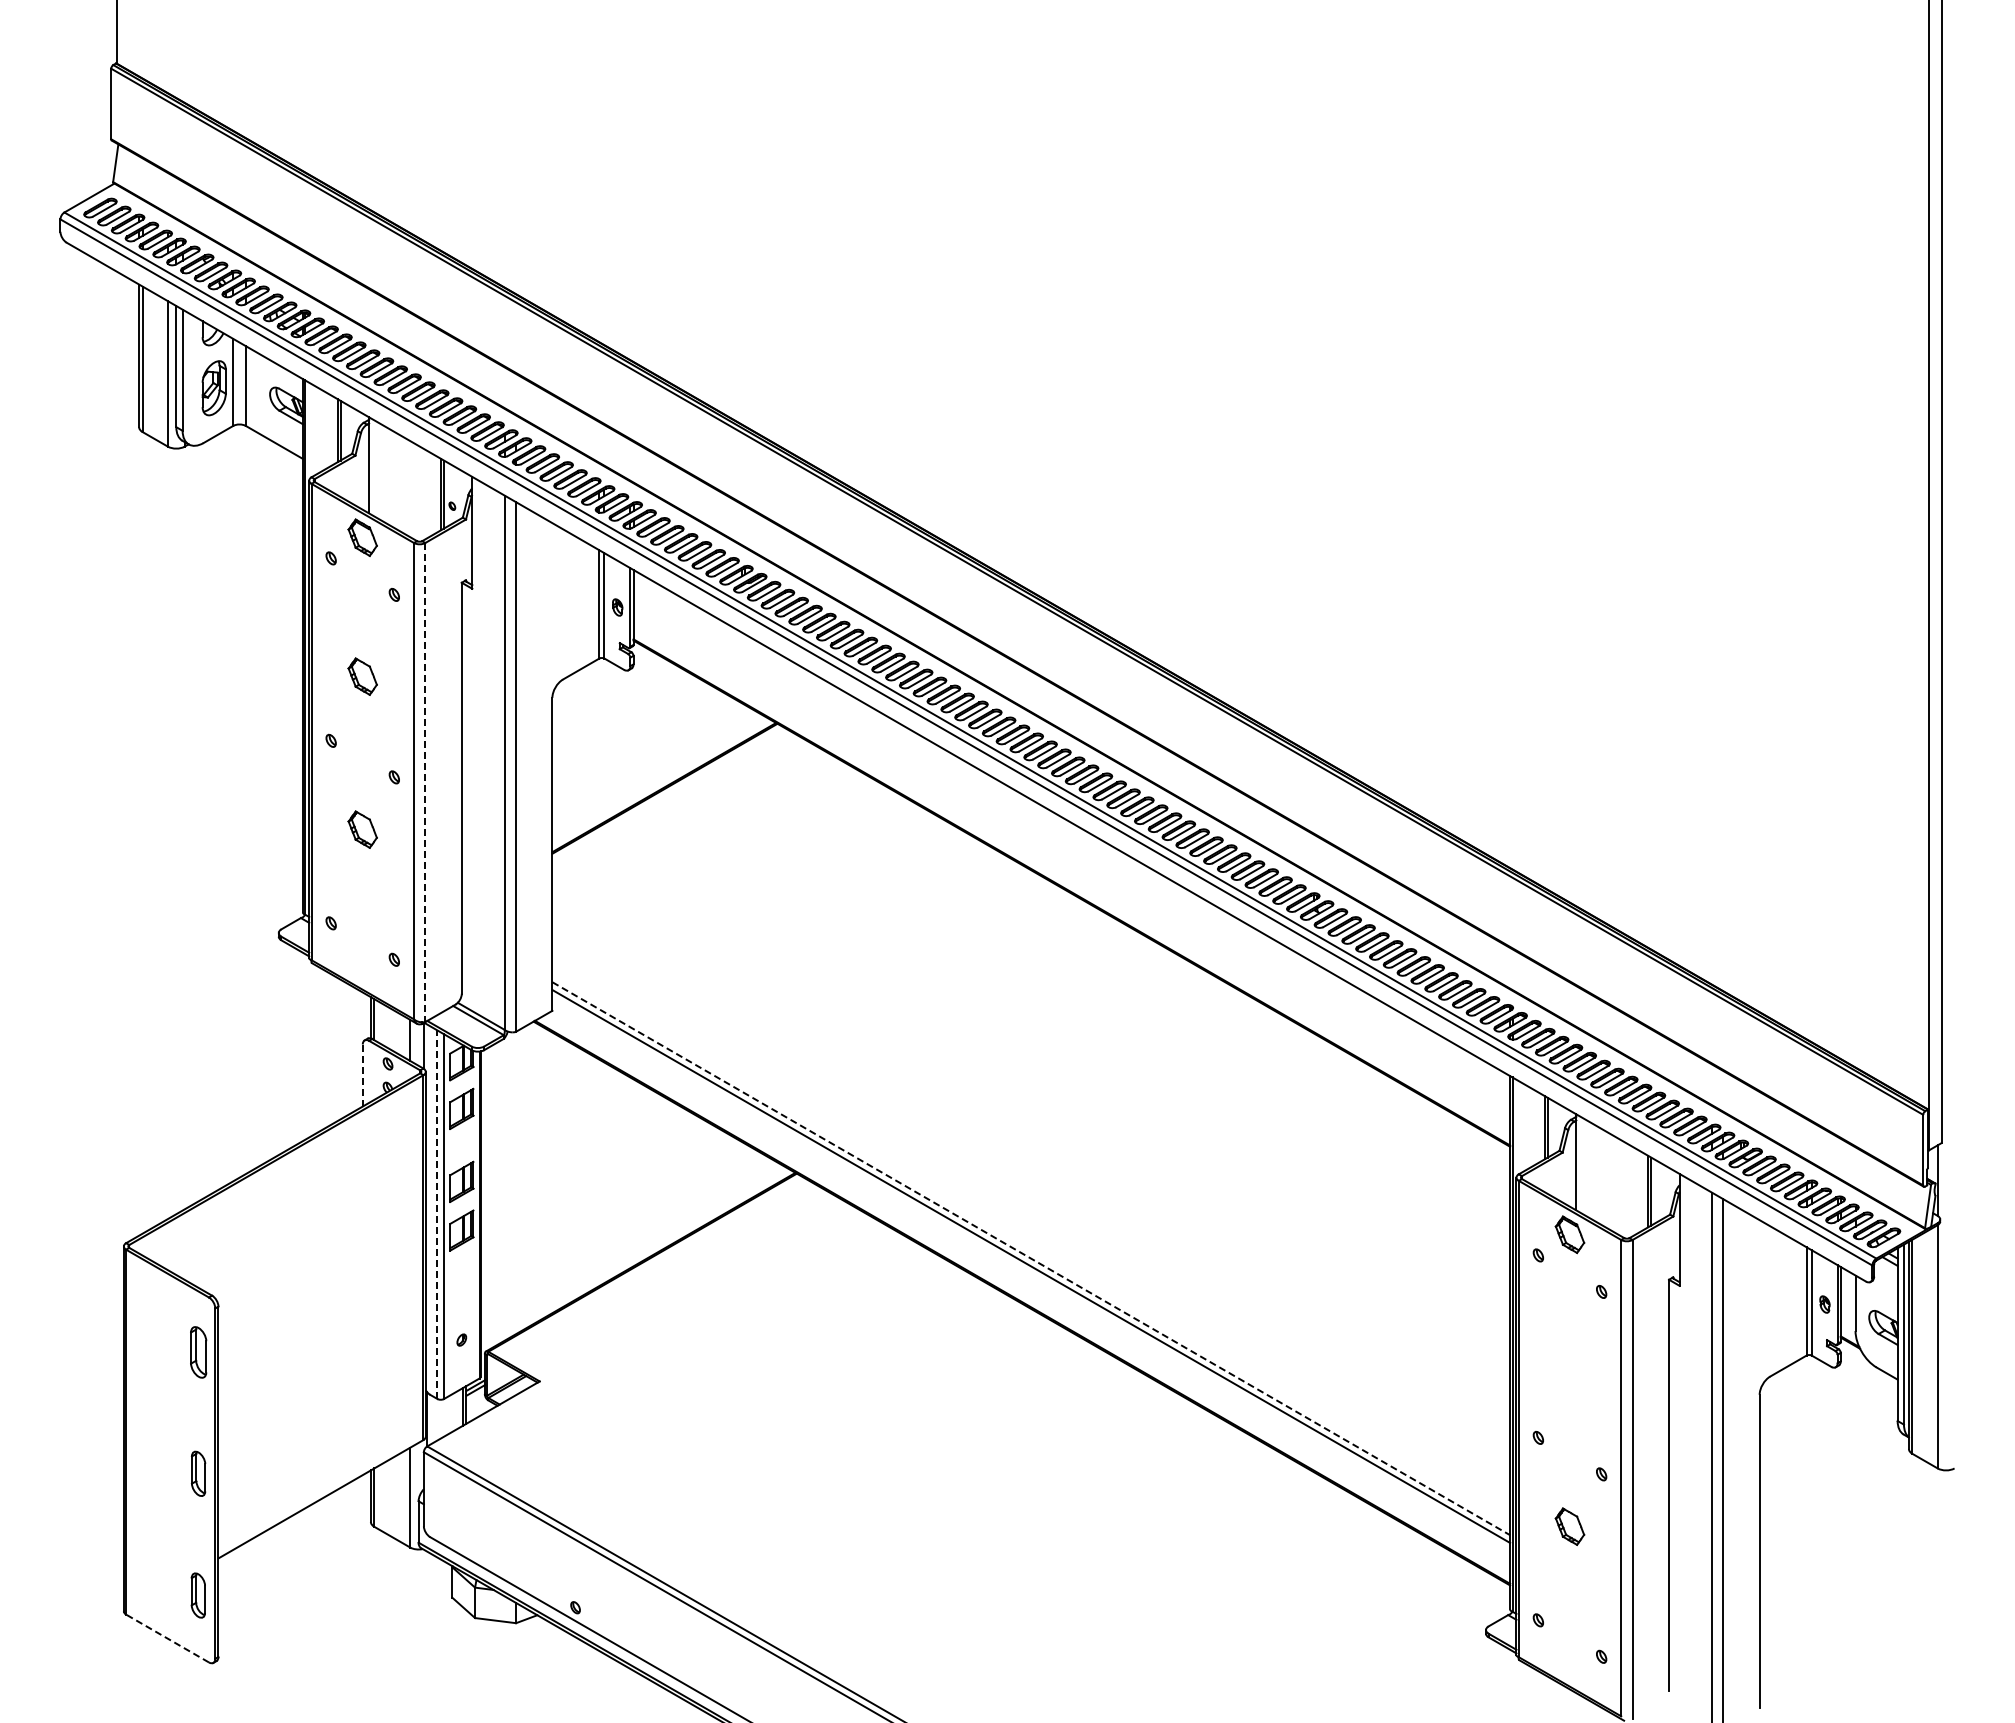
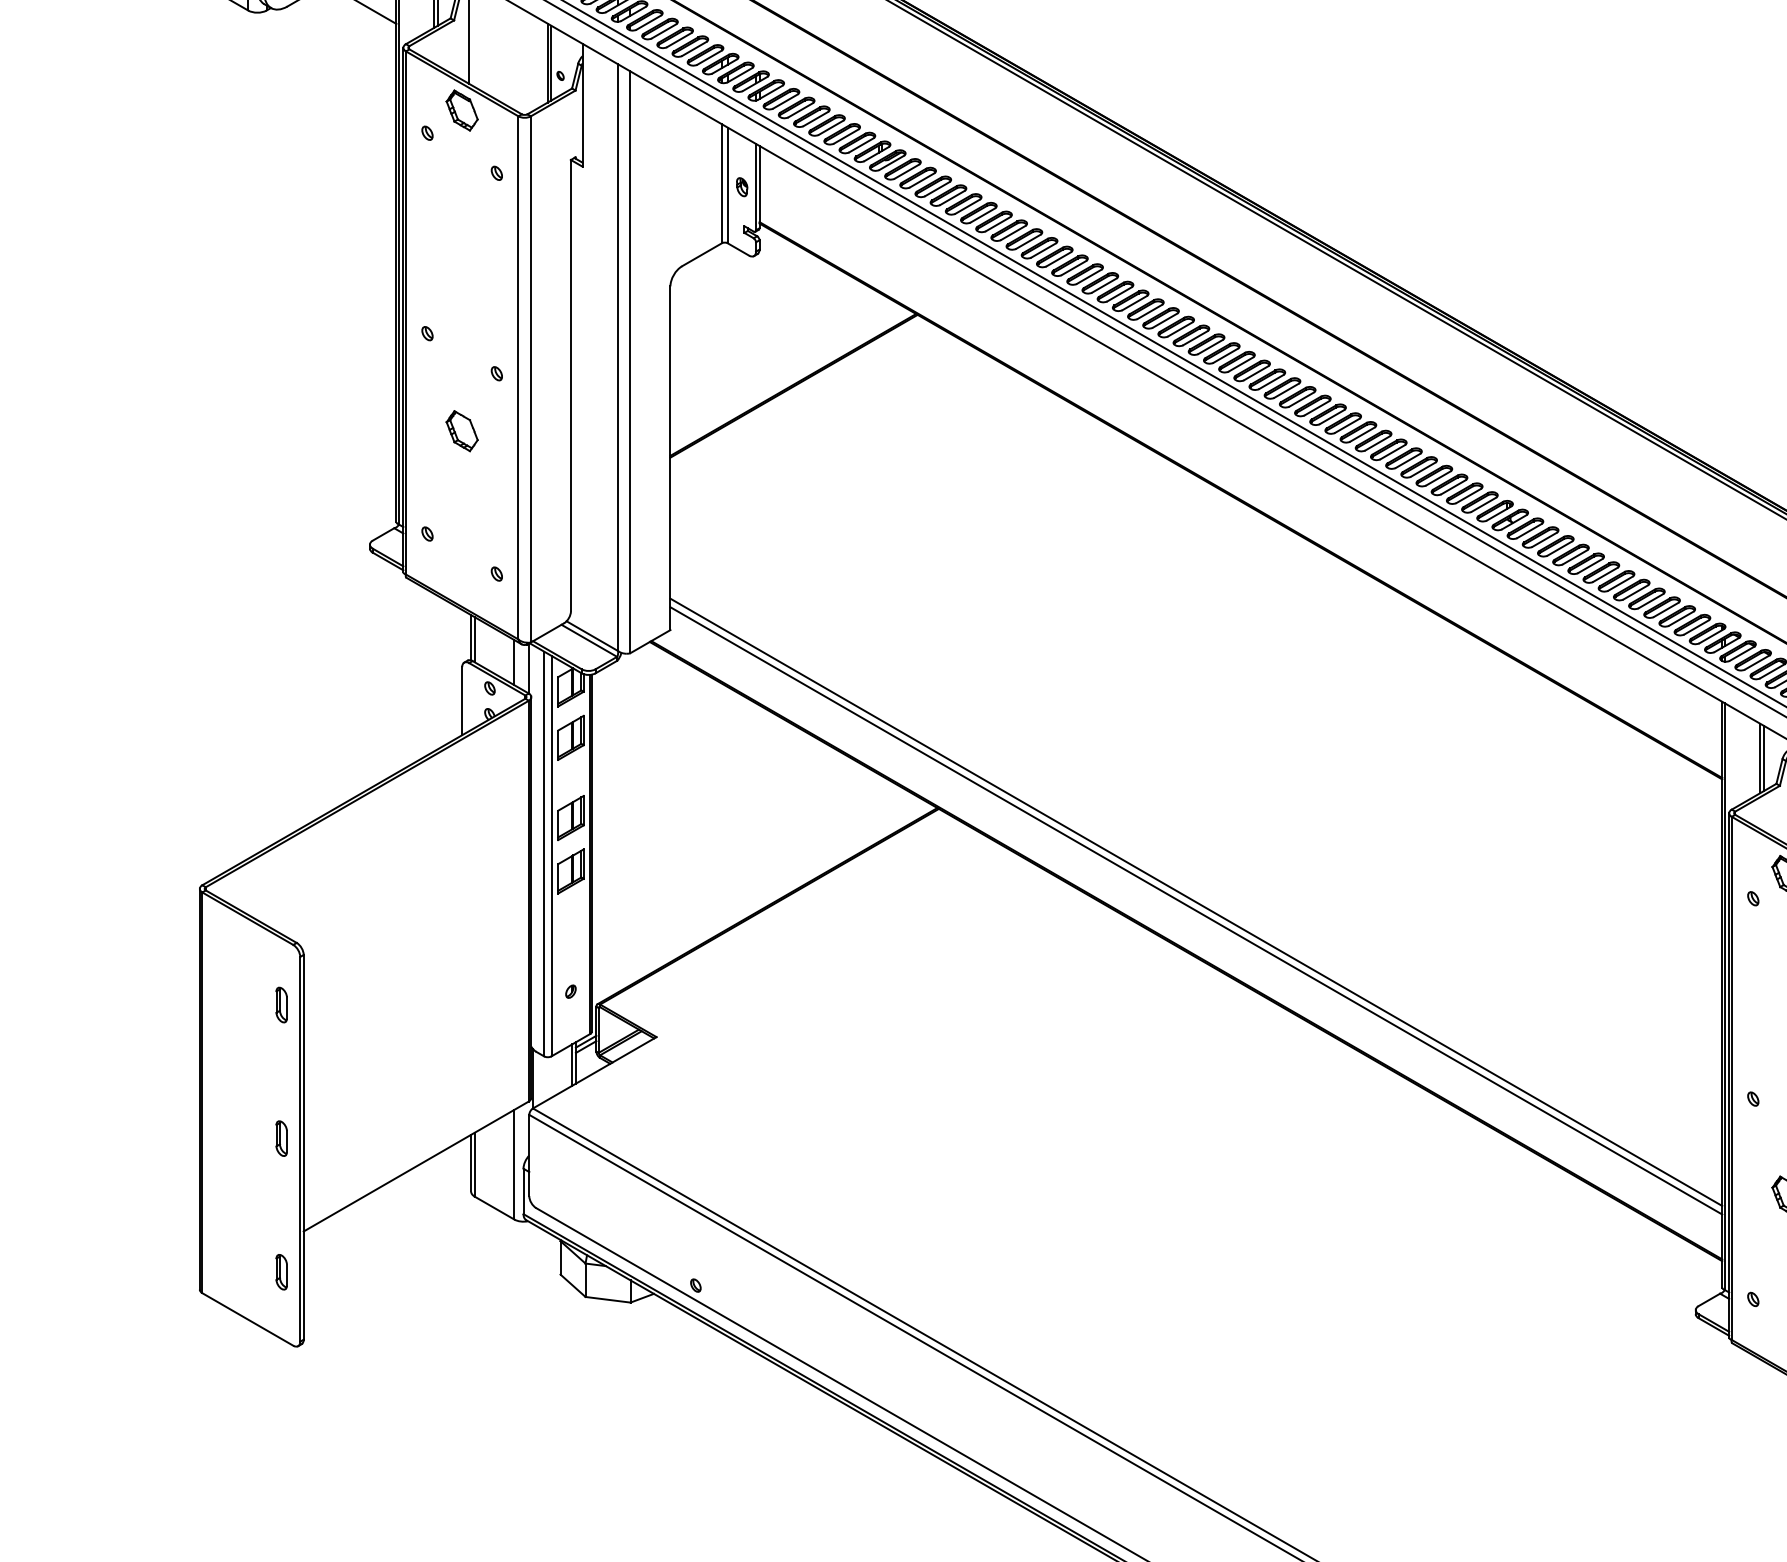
part: (362, 676) -> (461, 262), removed
line: (425, 782) -> (531, 379), dashed -> solid
line: (362, 1075) -> (461, 701), dashed -> solid
line: (437, 1214) -> (544, 853), dashed -> solid
line: (1031, 1258) -> (1196, 902), dashed -> solid
part: (197, 1351) -> (280, 1004), size x0.62
part: (197, 1473) -> (280, 1138), size x0.71
part: (198, 1595) -> (281, 1272), size x0.71
line: (167, 1638) -> (247, 1319), dashed -> solid

